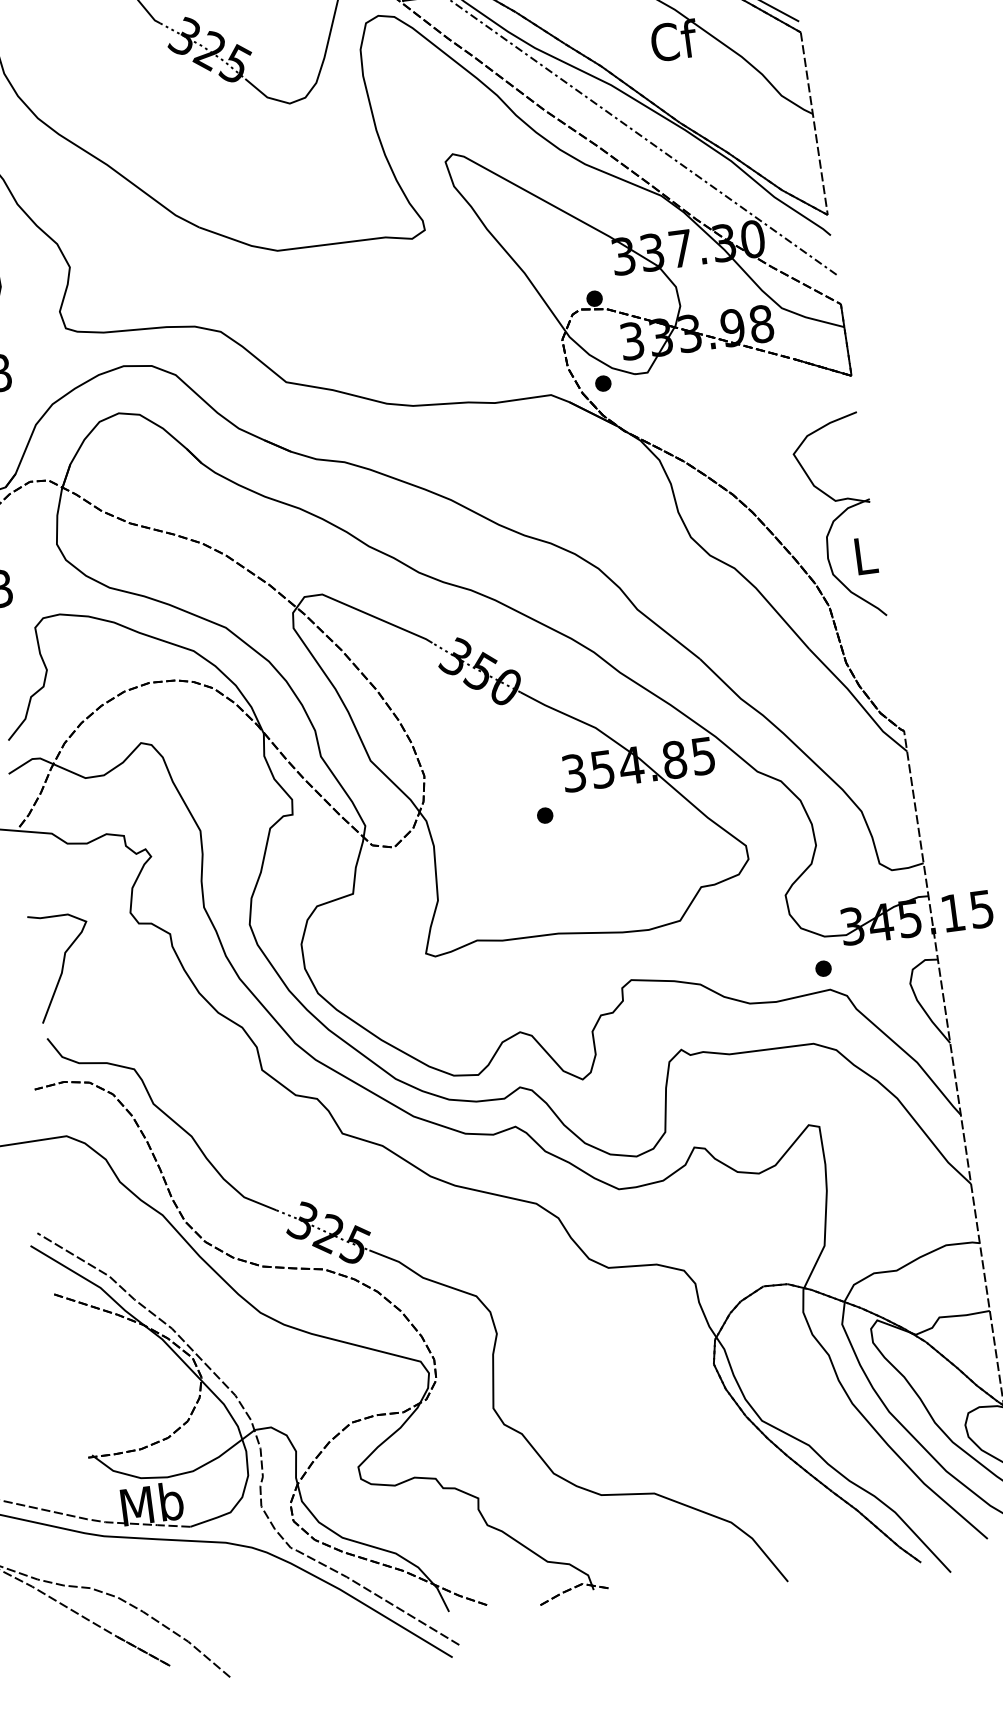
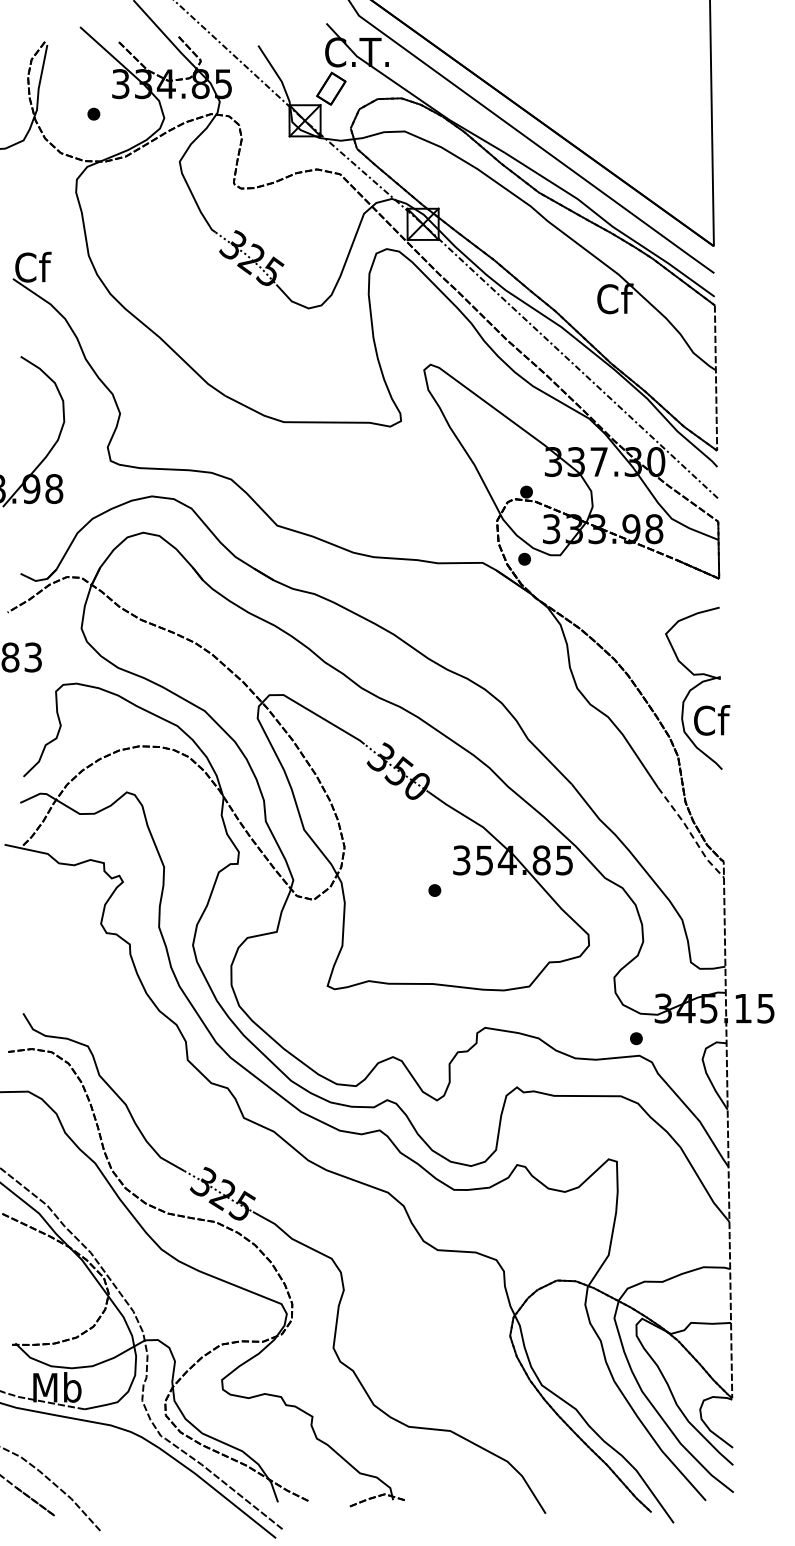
text: (866, 555) -> (712, 720), L -> Cf
line: (857, 701) -> (690, 833), solid -> dashed
curve: (63, 966) -> (43, 958), removed

